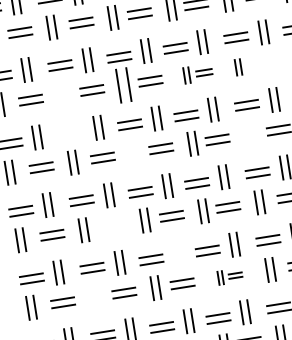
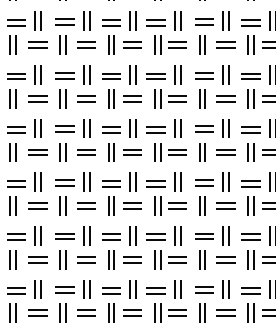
part: (267, 62) -> (225, 98), added
part: (238, 66) -> (202, 98), size x1.43
part: (198, 73) -> (170, 98), size x1.43
part: (123, 85) -> (111, 98), size x0.71
part: (62, 94) -> (62, 98), added
part: (70, 132) -> (64, 128), added
part: (249, 134) -> (202, 152), added
part: (134, 153) -> (111, 152), added
part: (113, 224) -> (86, 205), added
part: (177, 253) -> (132, 235), added
part: (230, 276) -> (170, 259), size x1.67
part: (94, 297) -> (62, 259), added

